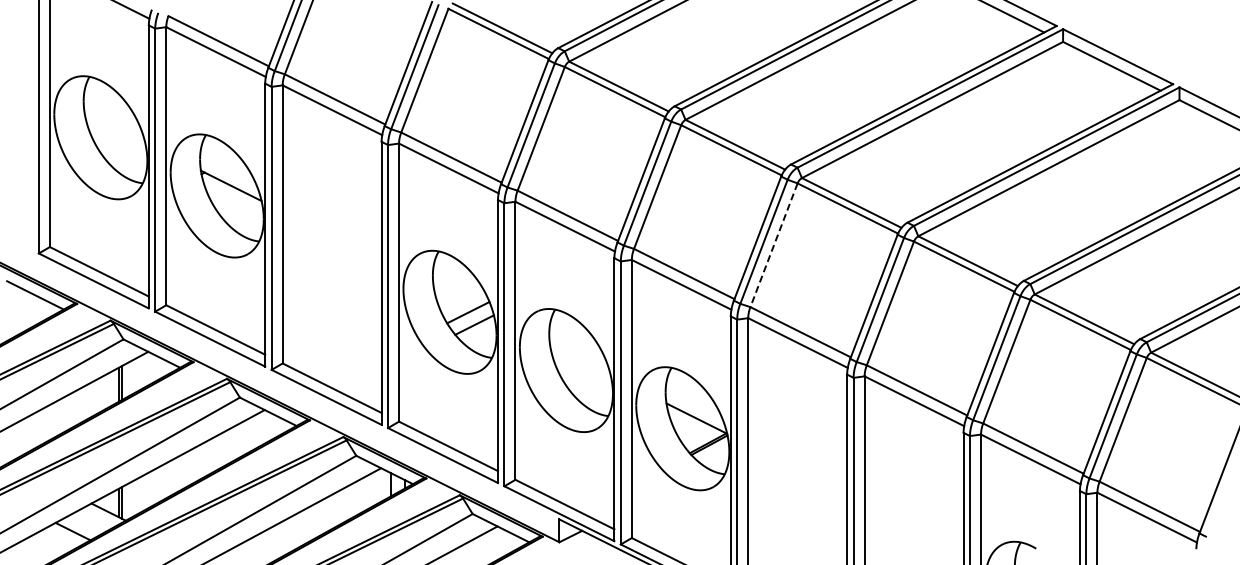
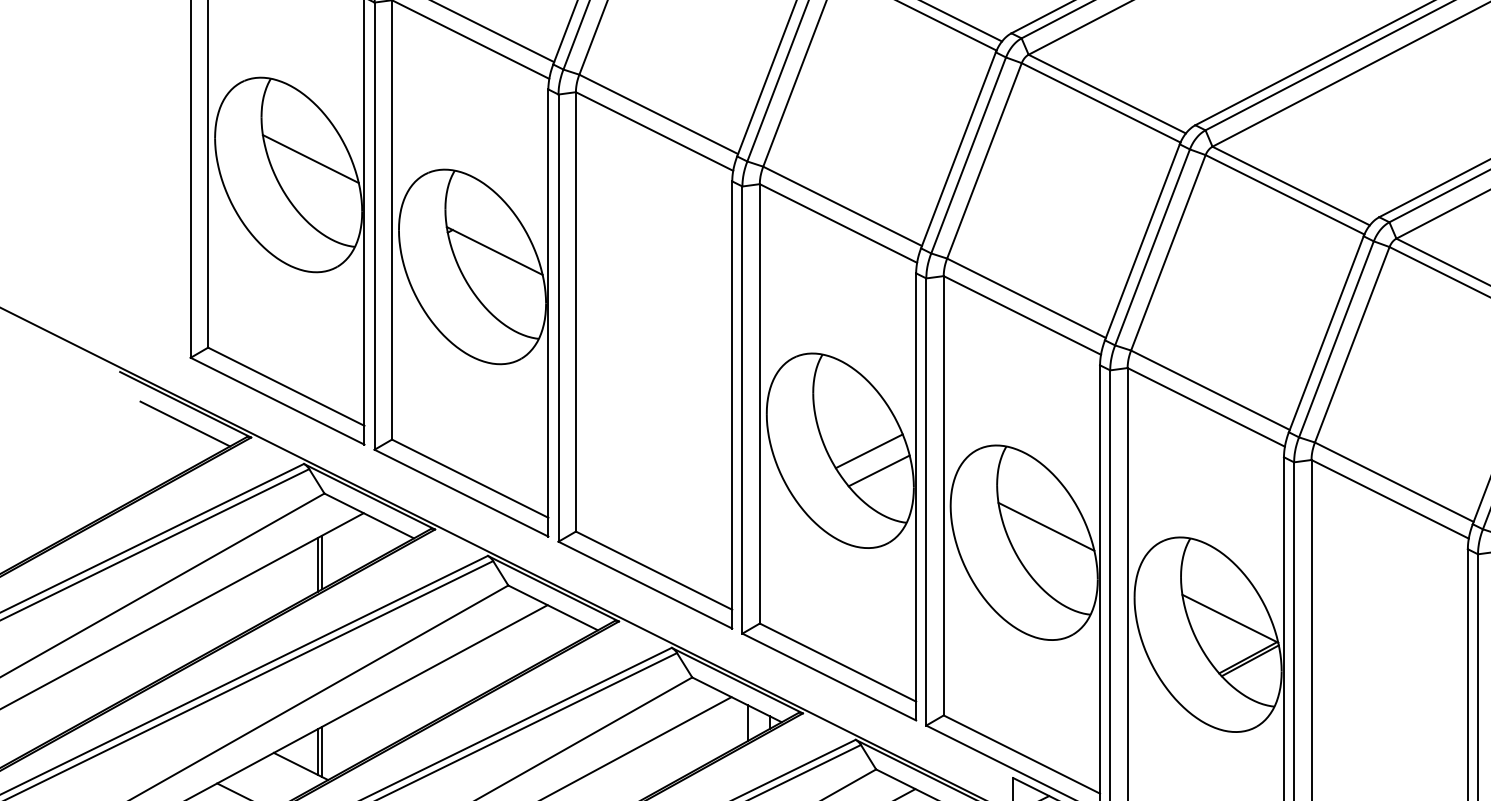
line: (114, 127) -> (310, 158), added
line: (773, 245) -> (1351, 345), dashed -> solid
line: (580, 360) -> (1046, 526), added

